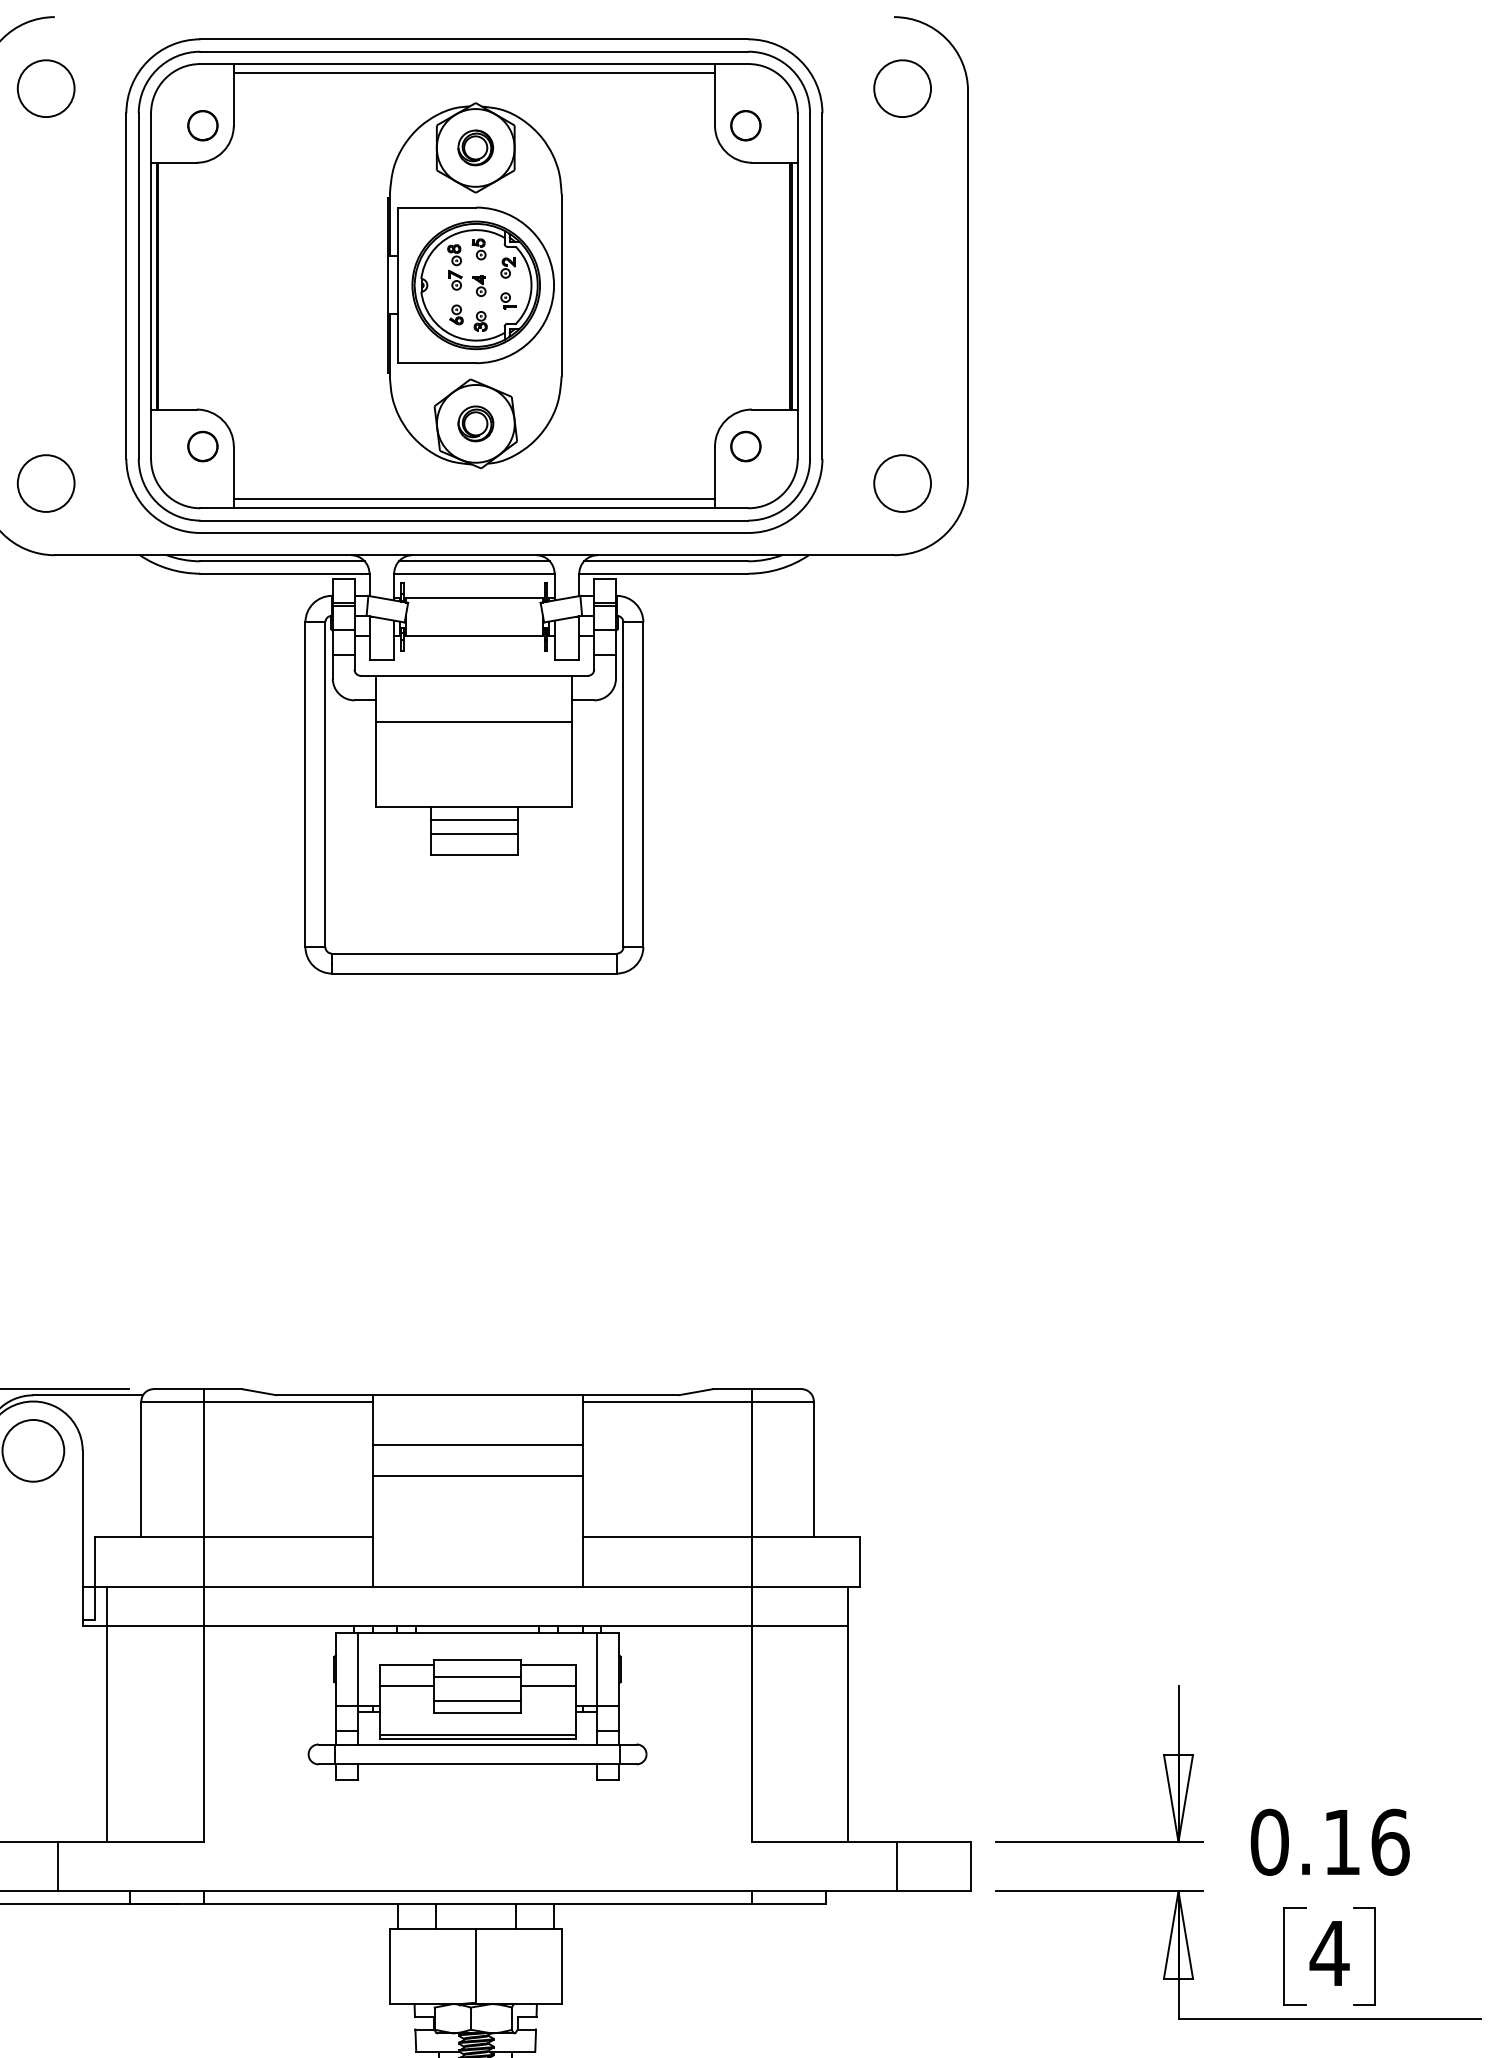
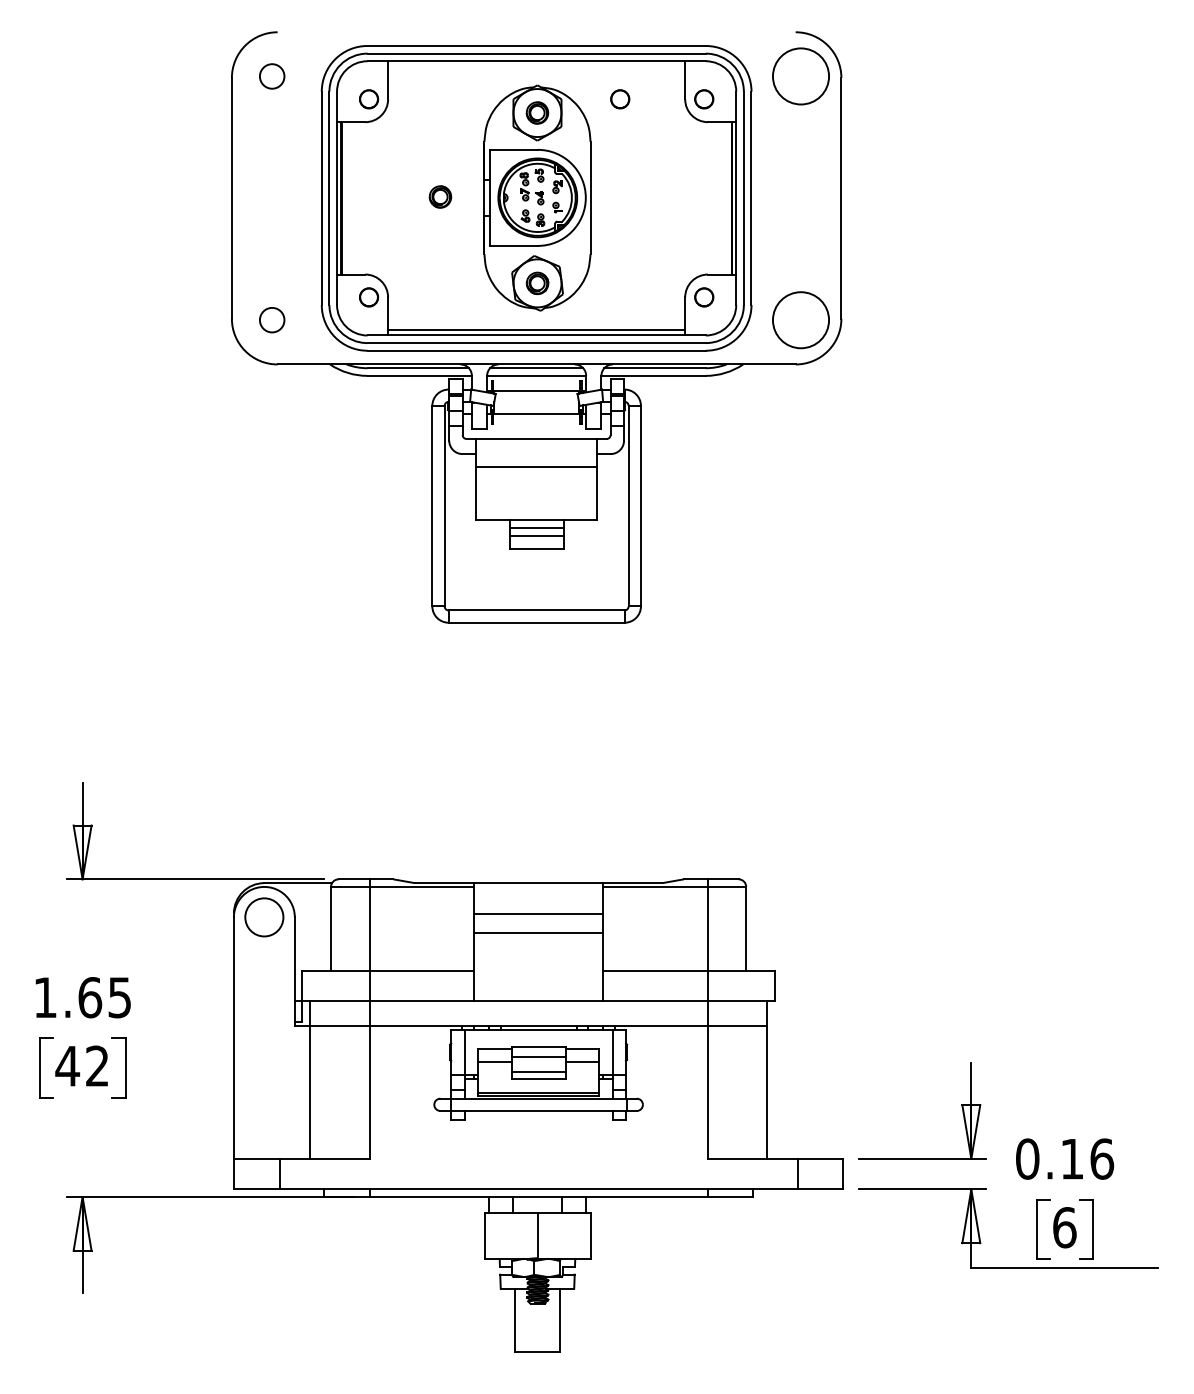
line: (474, 72) -> (536, 66), removed
circle: (901, 87) -> (800, 75), size x1.6
circle: (44, 88) -> (271, 76), size x0.7
circle: (610, 126) -> (620, 99), added
part: (318, 283) -> (440, 196), added
circle: (44, 482) -> (271, 319), size x0.7
circle: (901, 482) -> (800, 319), size x1.6
text: (1329, 1953) -> (1064, 1227), 4 -> 6

